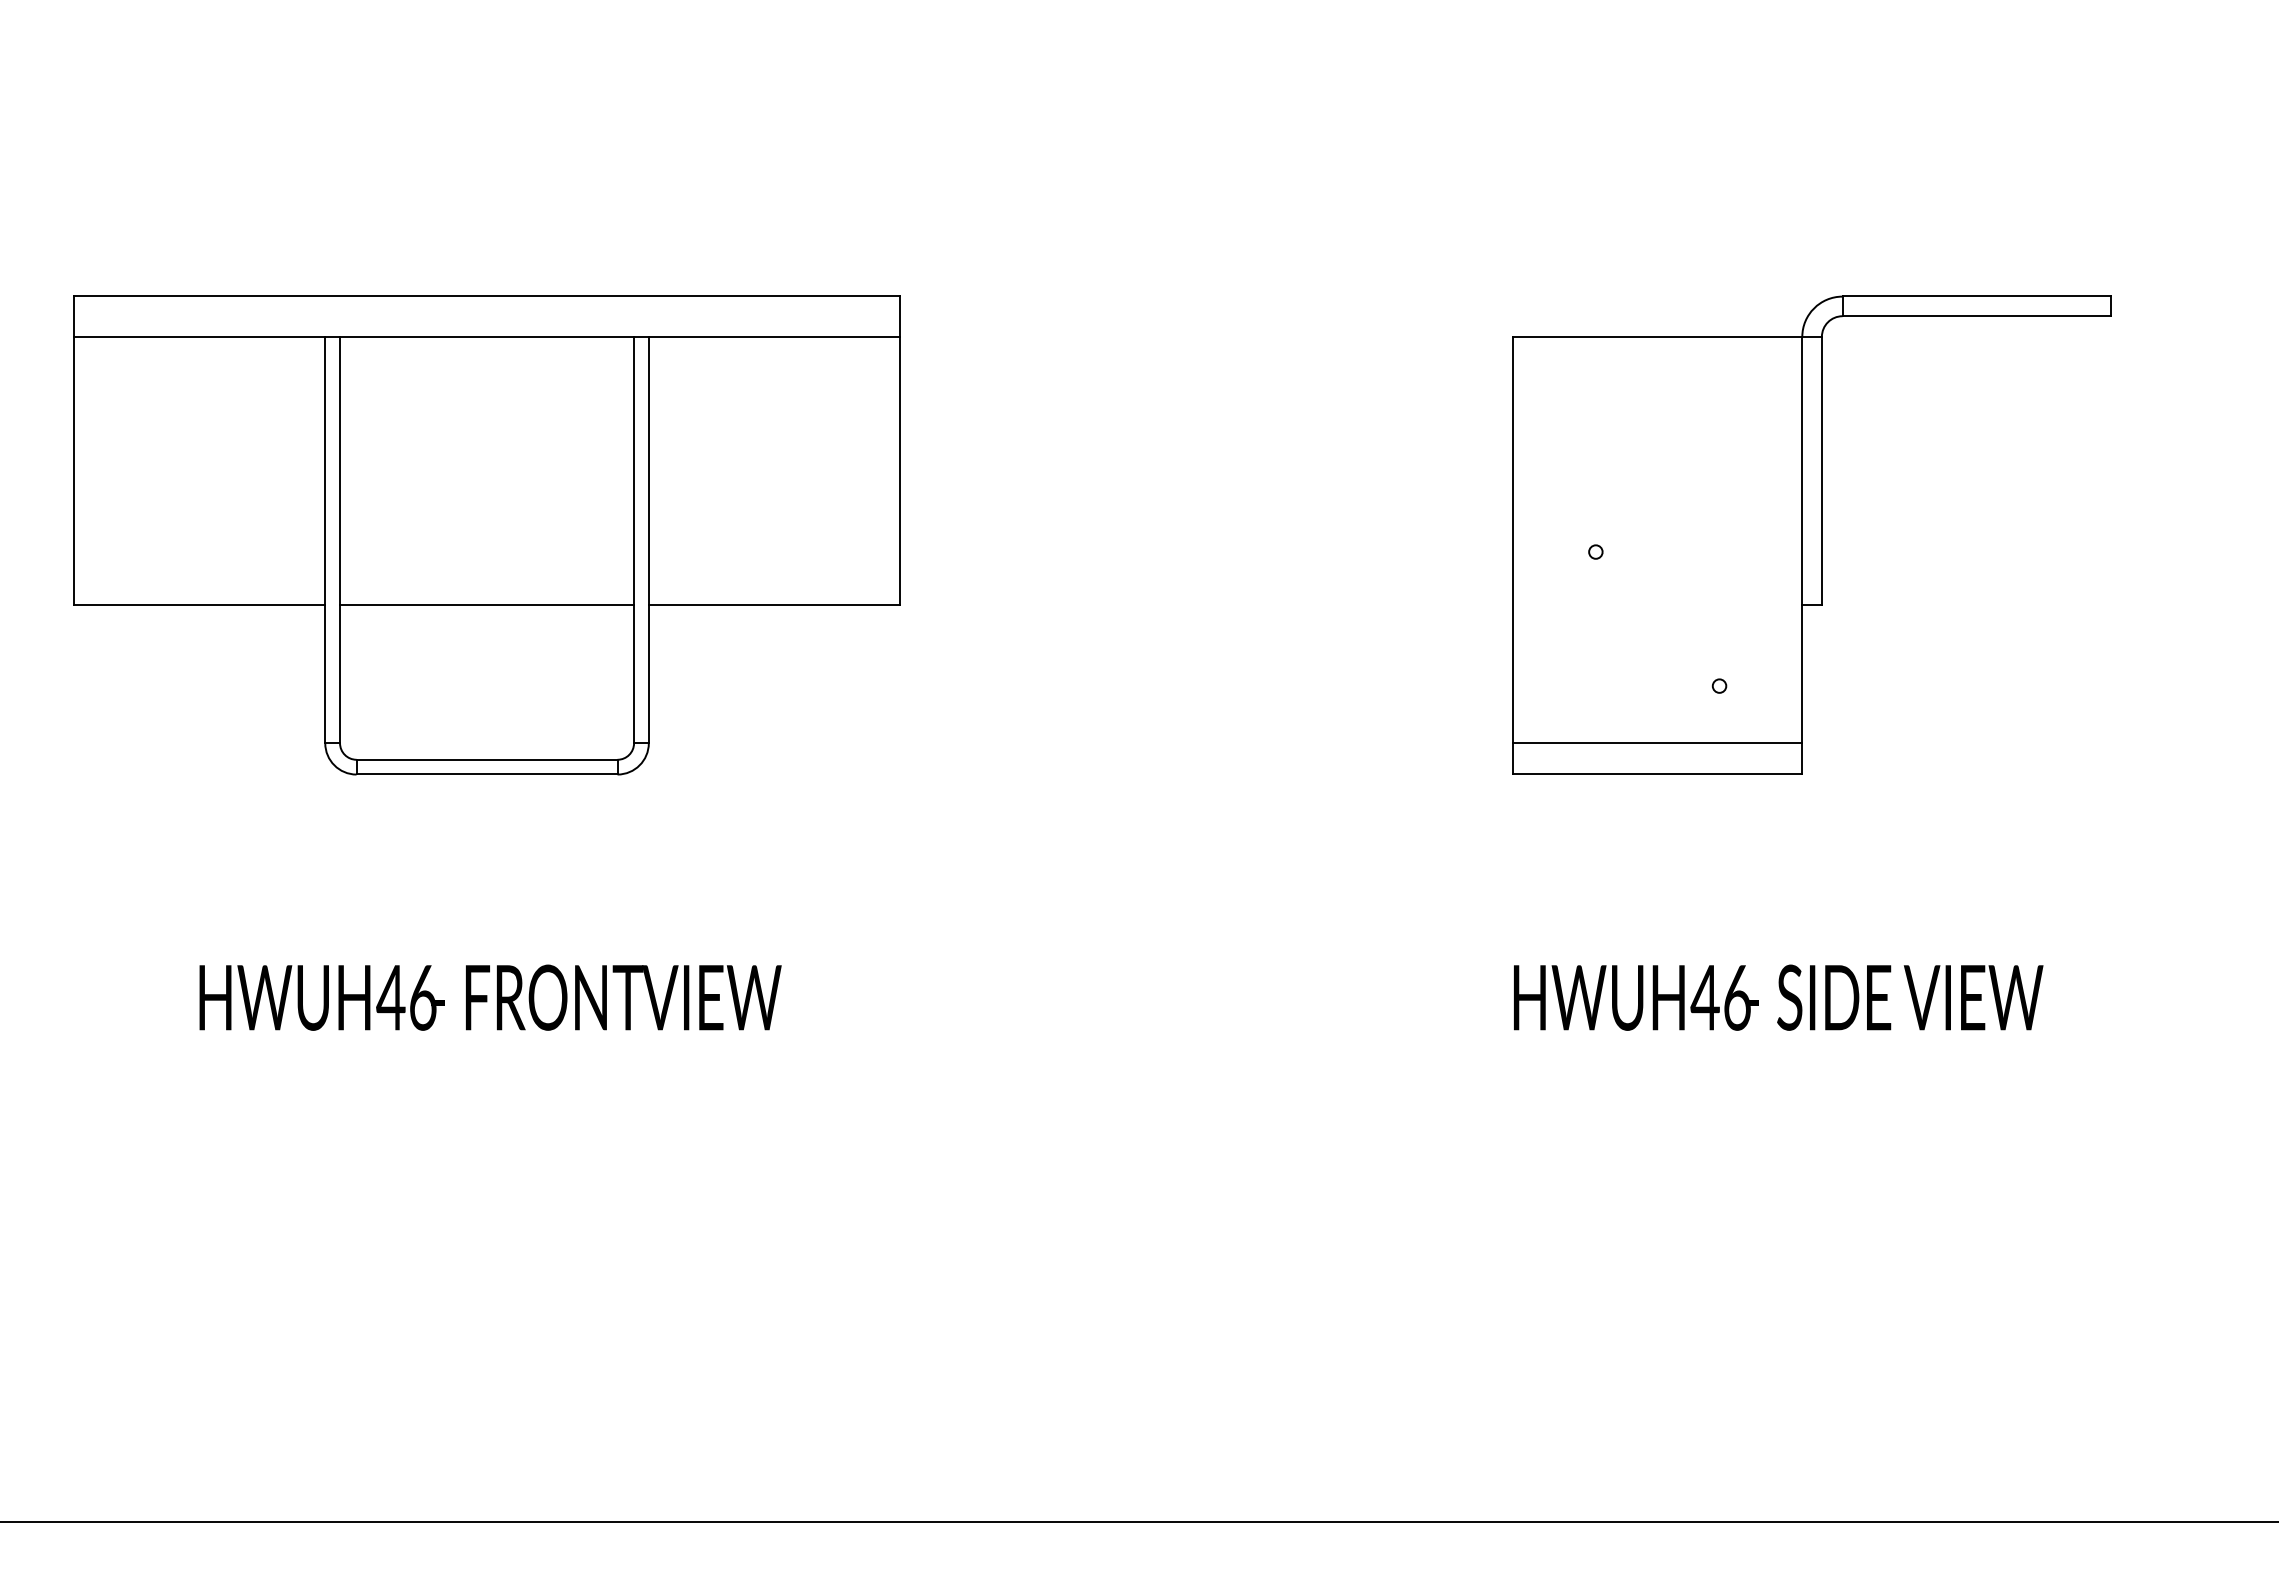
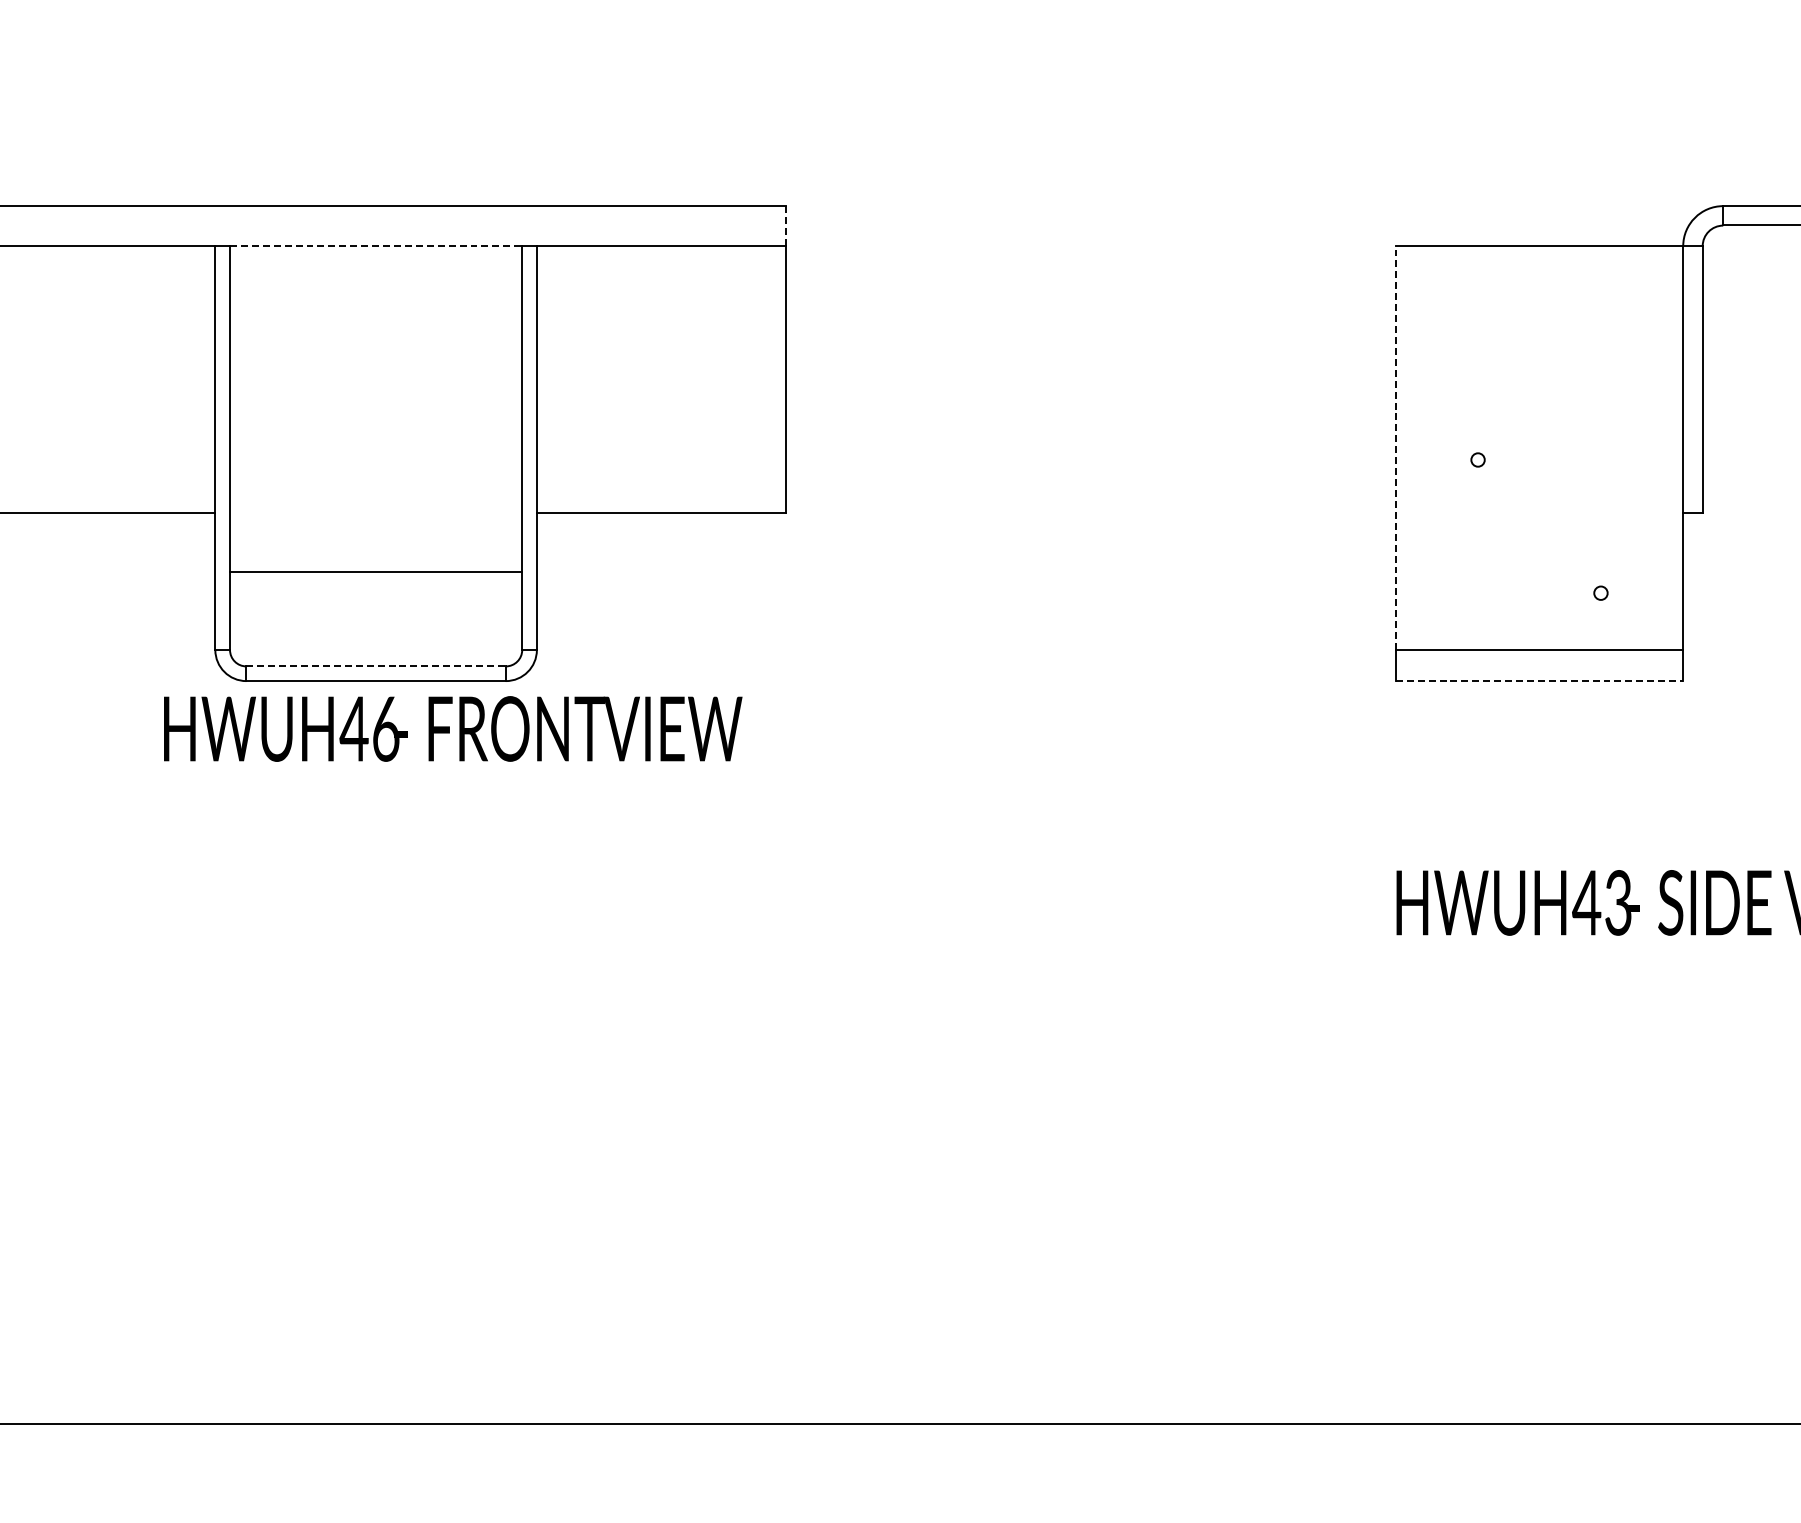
line: (899, 316) -> (786, 225), solid -> dashed
line: (486, 336) -> (375, 245), solid -> dashed
line: (1513, 539) -> (1396, 447), solid -> dashed
line: (486, 604) -> (375, 571), moved
line: (487, 759) -> (376, 666), solid -> dashed
line: (1658, 774) -> (1540, 681), solid -> dashed
text: (490, 997) -> (453, 728), moved
text: (1737, 997) -> (1618, 902), HWUH46 -> HWUH43

